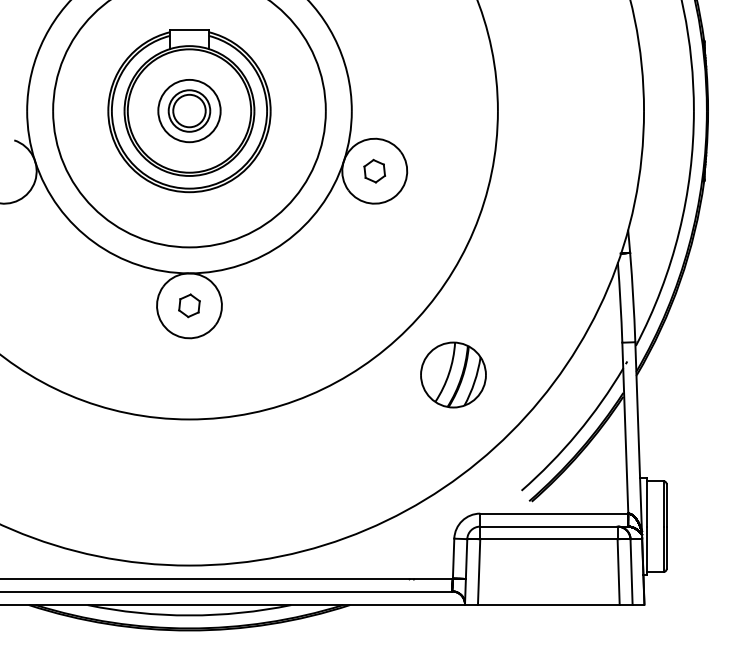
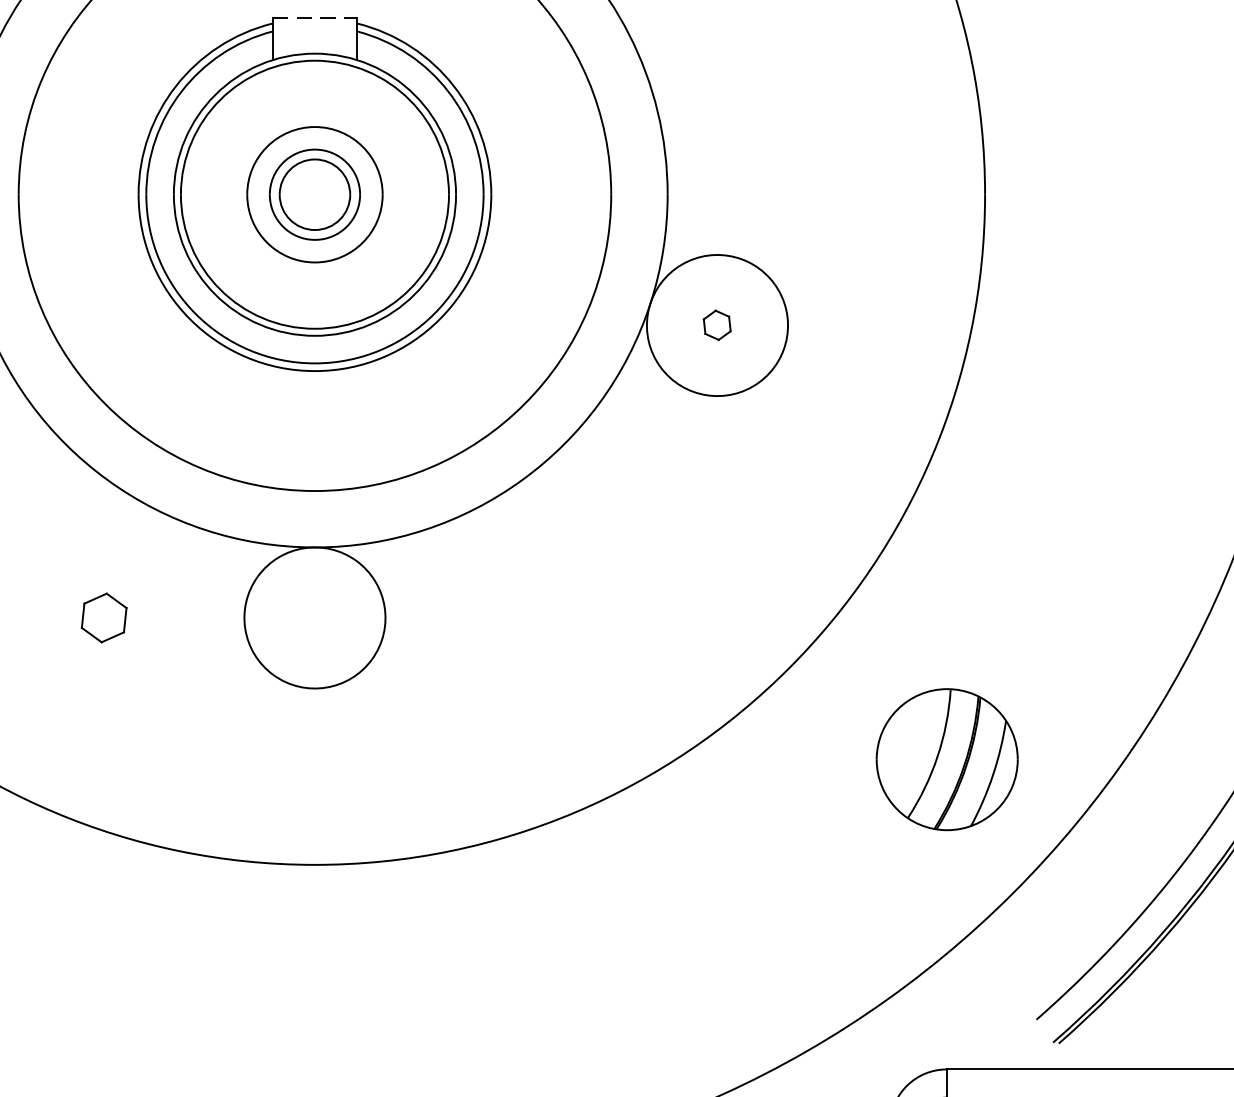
line: (189, 29) -> (314, 17), solid -> dashed
part: (374, 170) -> (716, 323), size x0.6
part: (189, 305) -> (104, 617), moved
part: (453, 374) -> (947, 758), moved

